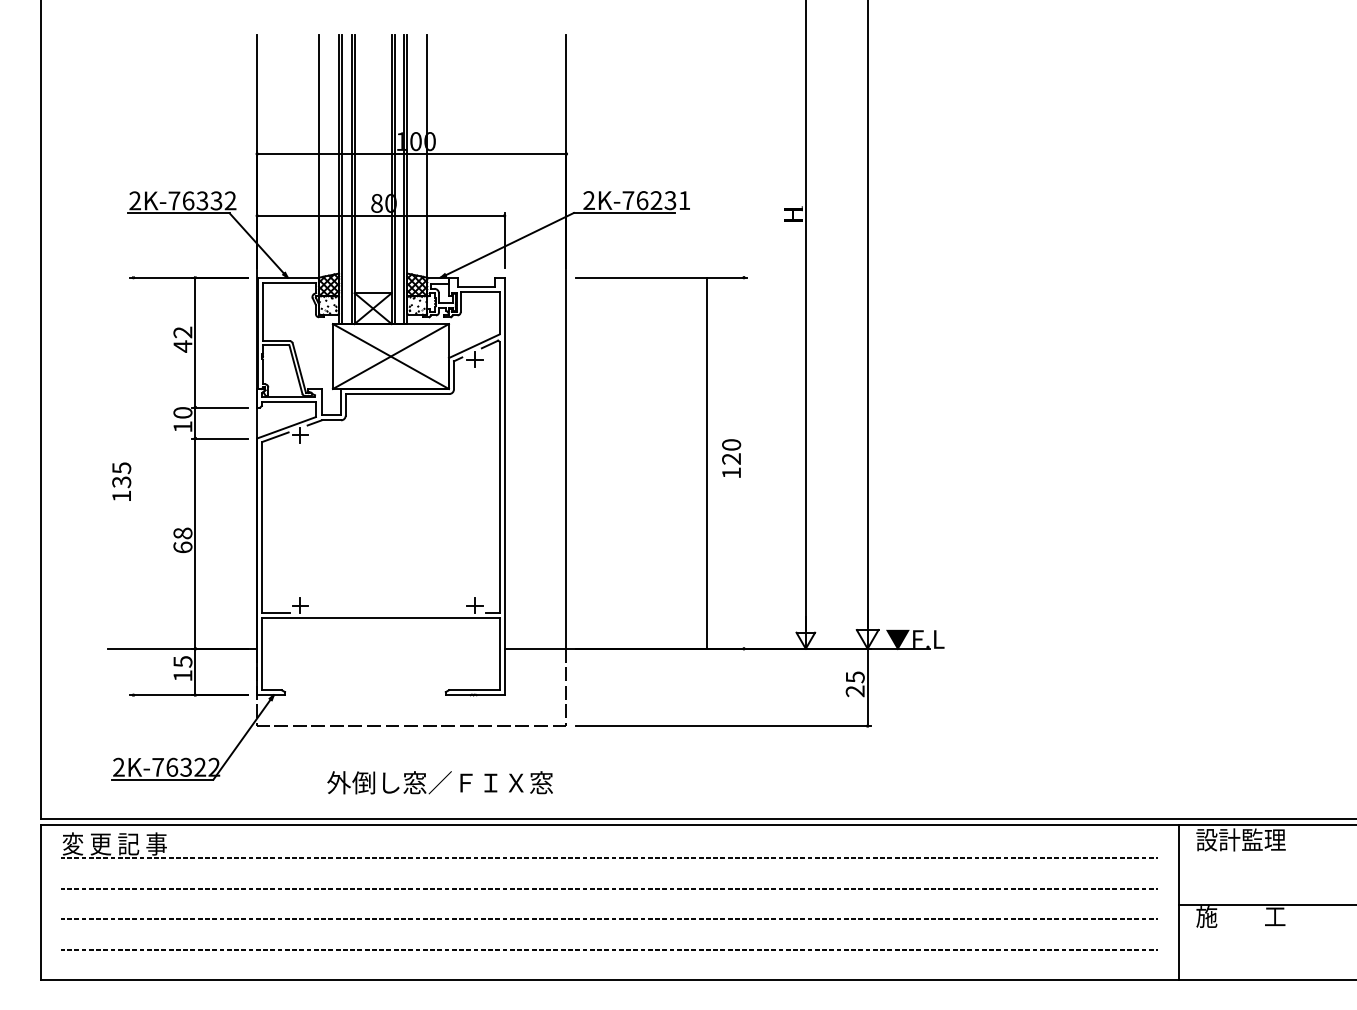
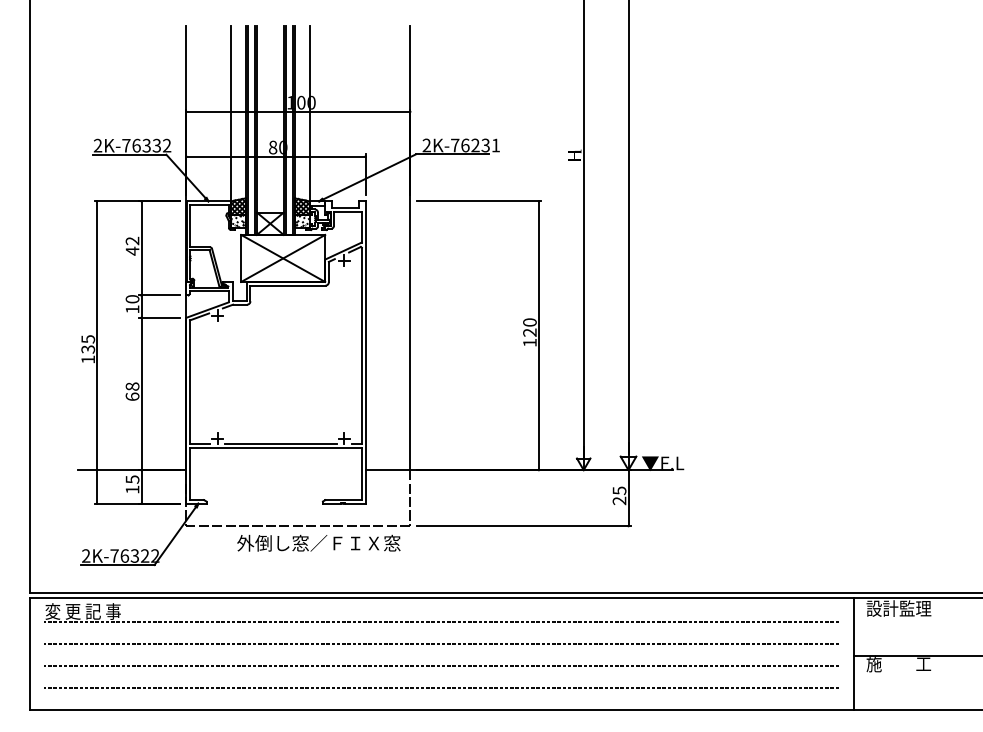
line: (706, 462) -> (538, 335), moved
line: (133, 486) -> (96, 352), added
line: (387, 612) -> (280, 443), added
text: (439, 782) -> (318, 543), moved

